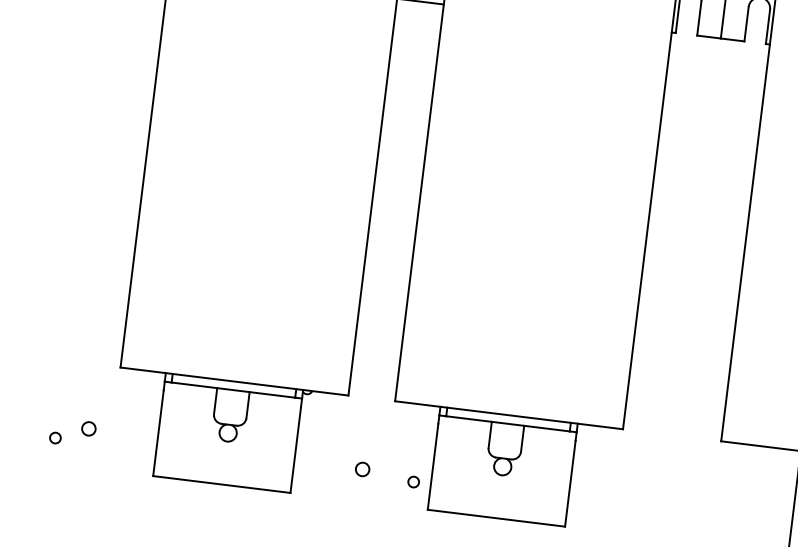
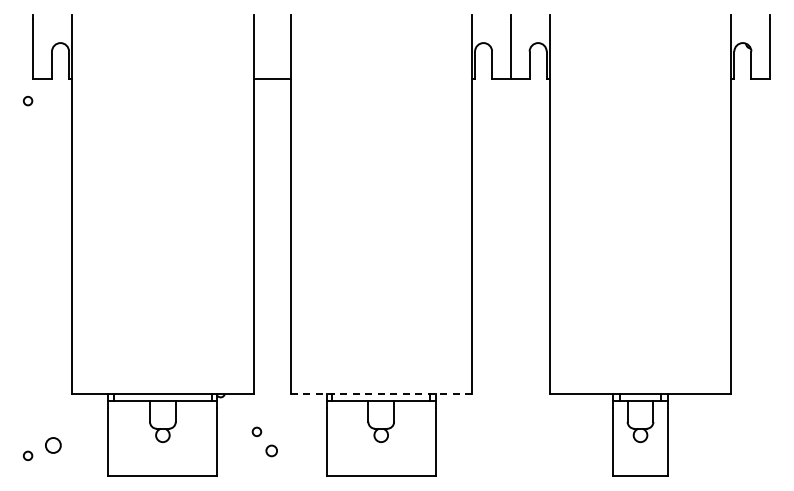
line: (509, 415) -> (381, 394), solid -> dashed
circle: (89, 428) -> (53, 445), size x1.4
circle: (413, 481) -> (256, 431), moved

